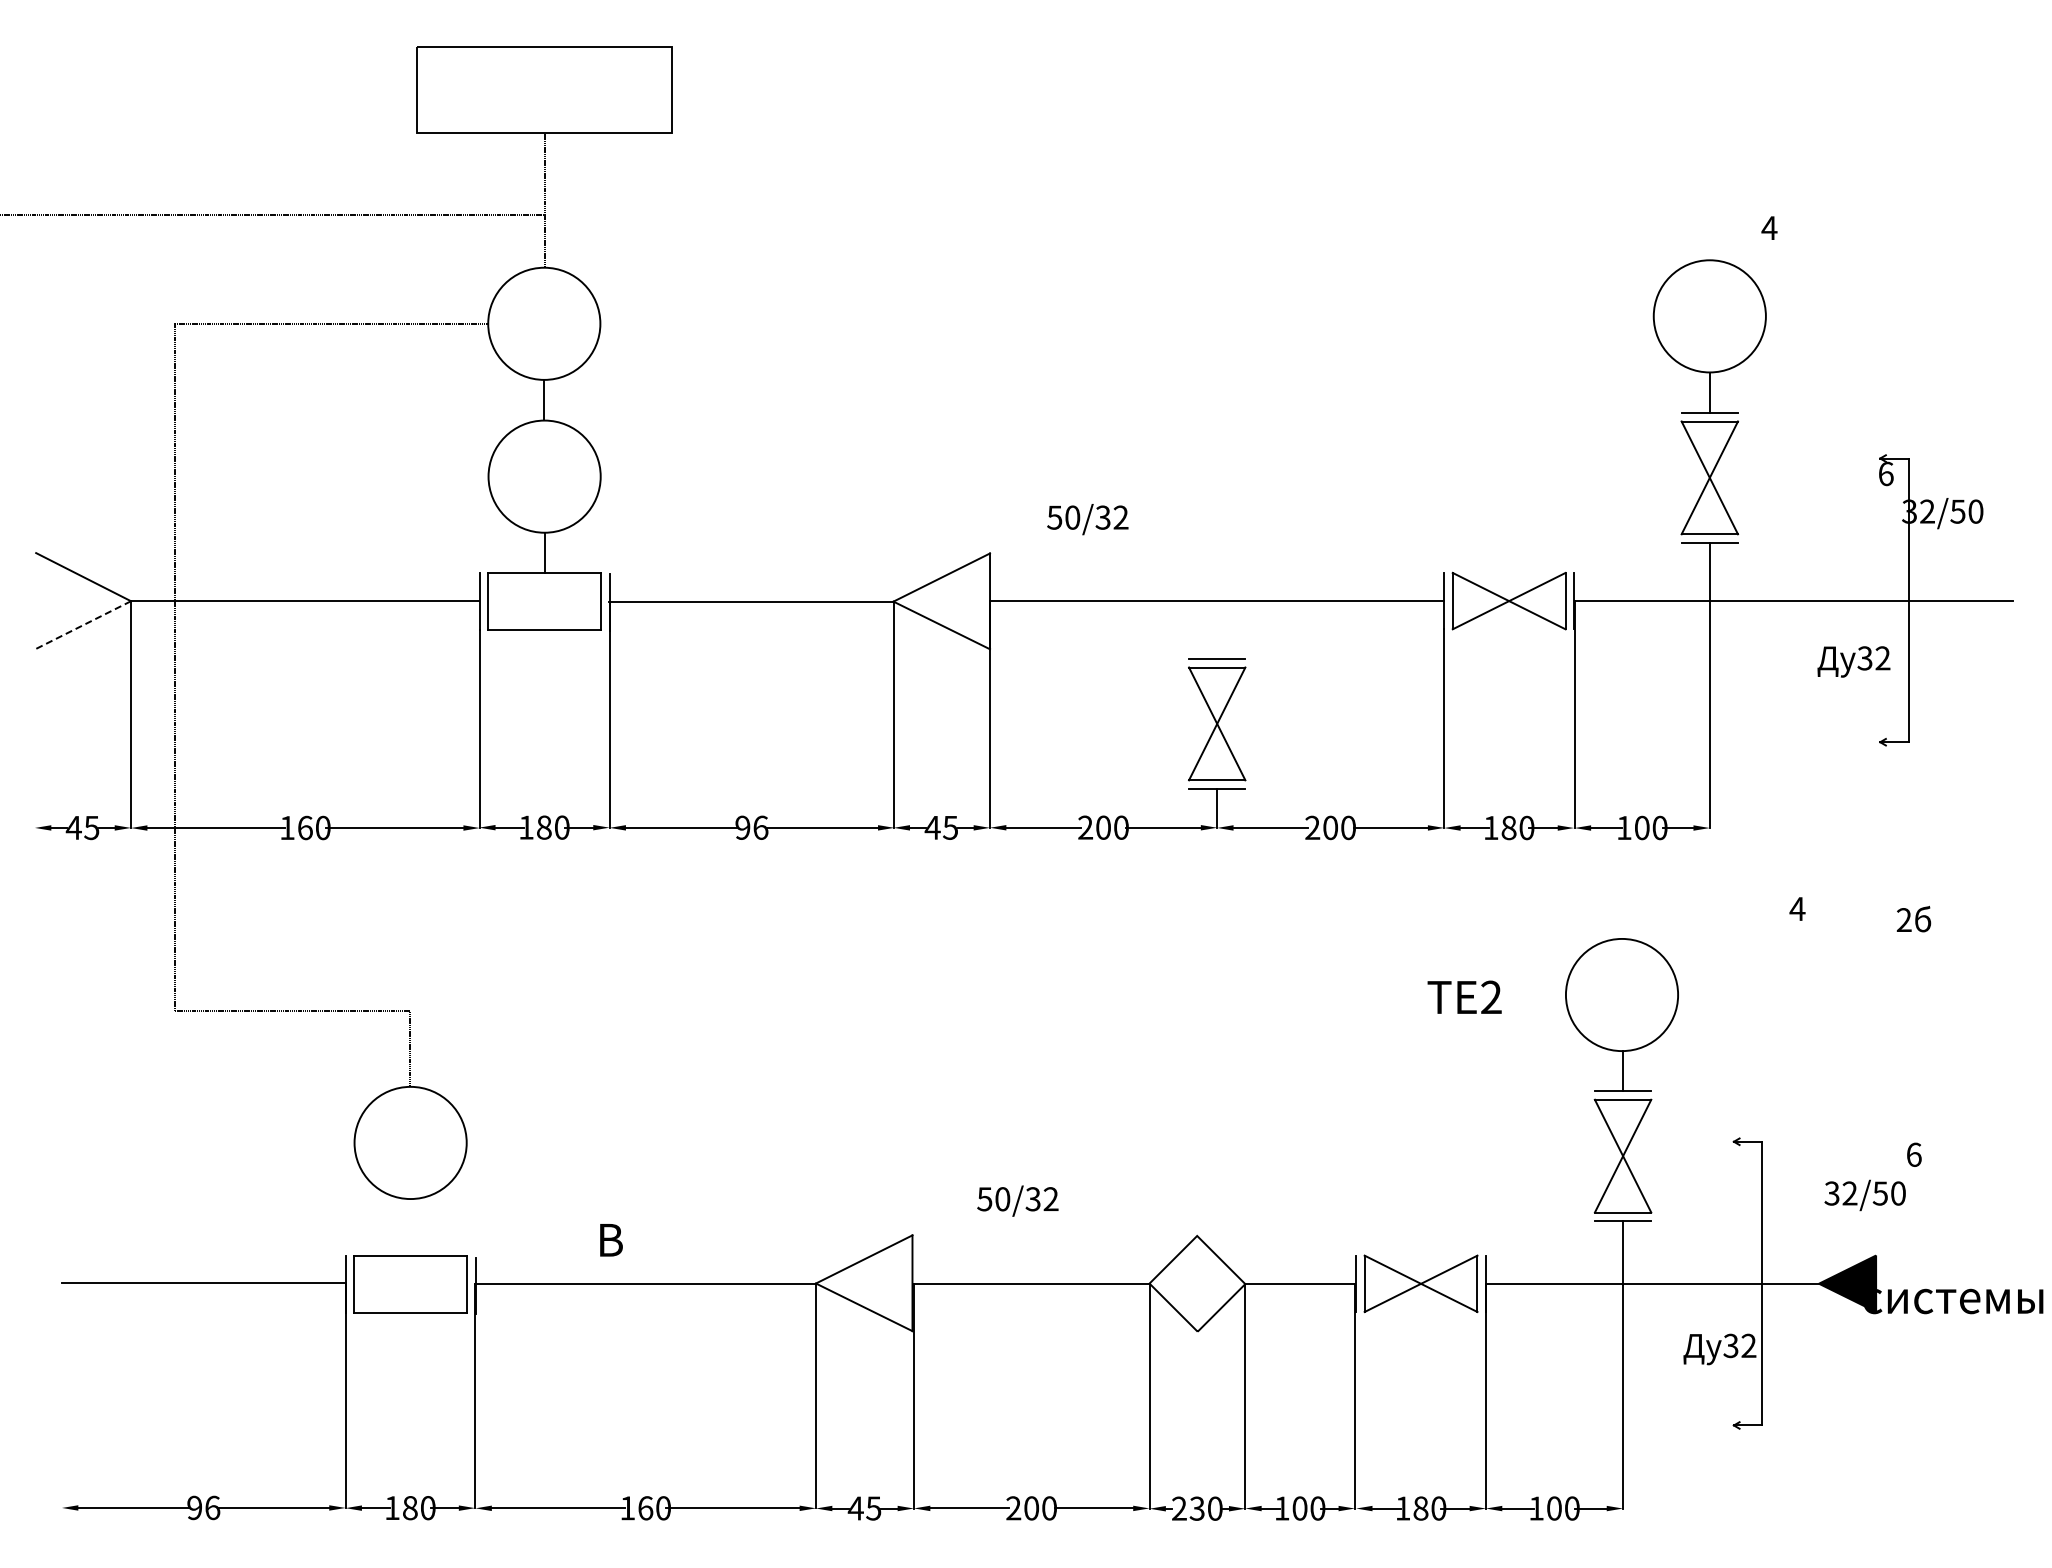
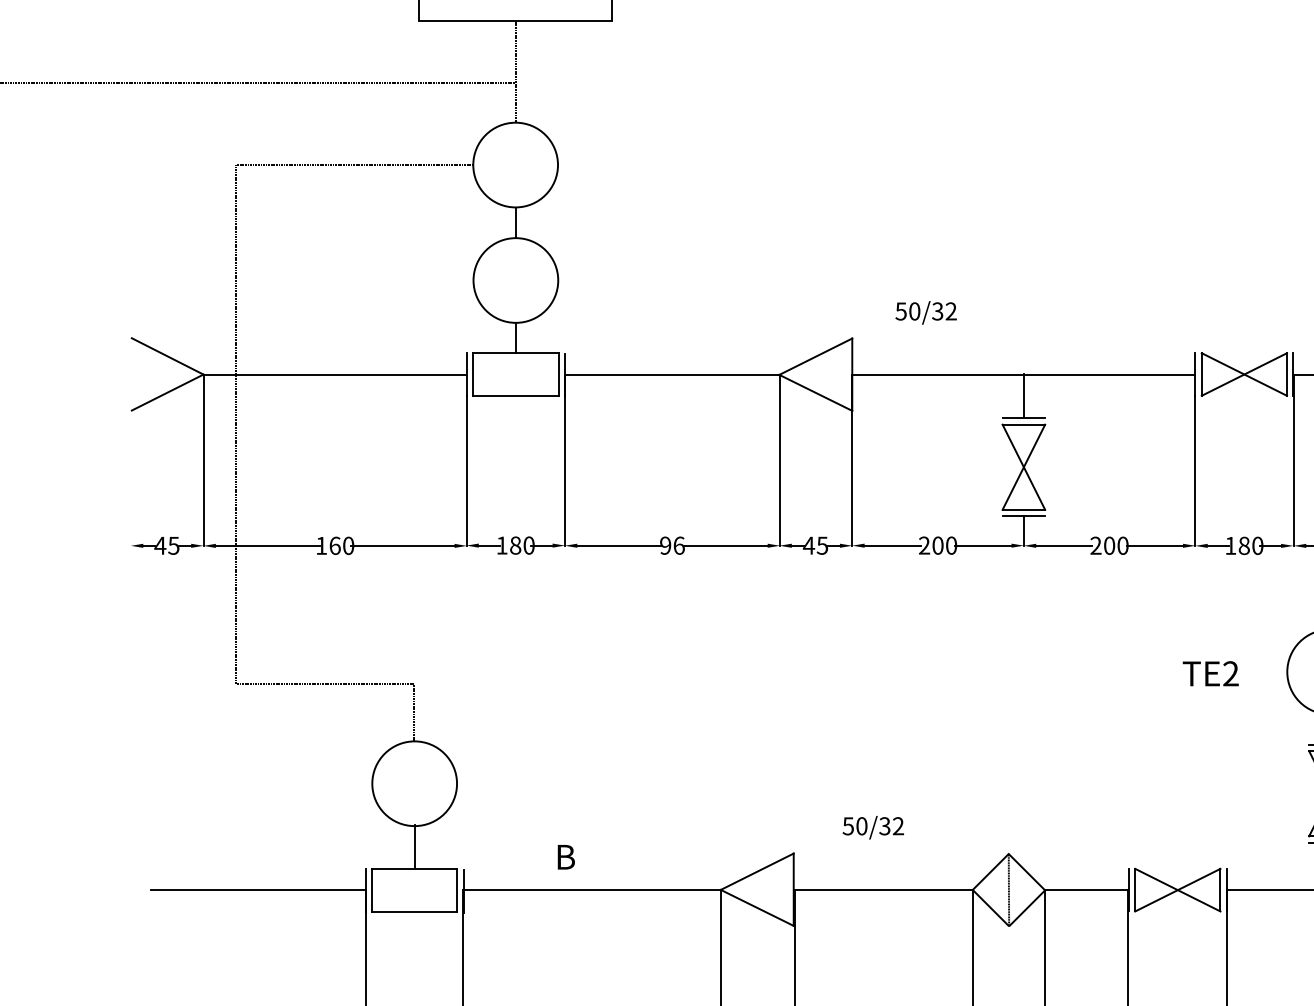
line: (83, 625) -> (167, 392), dashed -> solid
line: (1217, 629) -> (1024, 395), added
line: (410, 1226) -> (414, 846), added
line: (1197, 1283) -> (1009, 889), added

